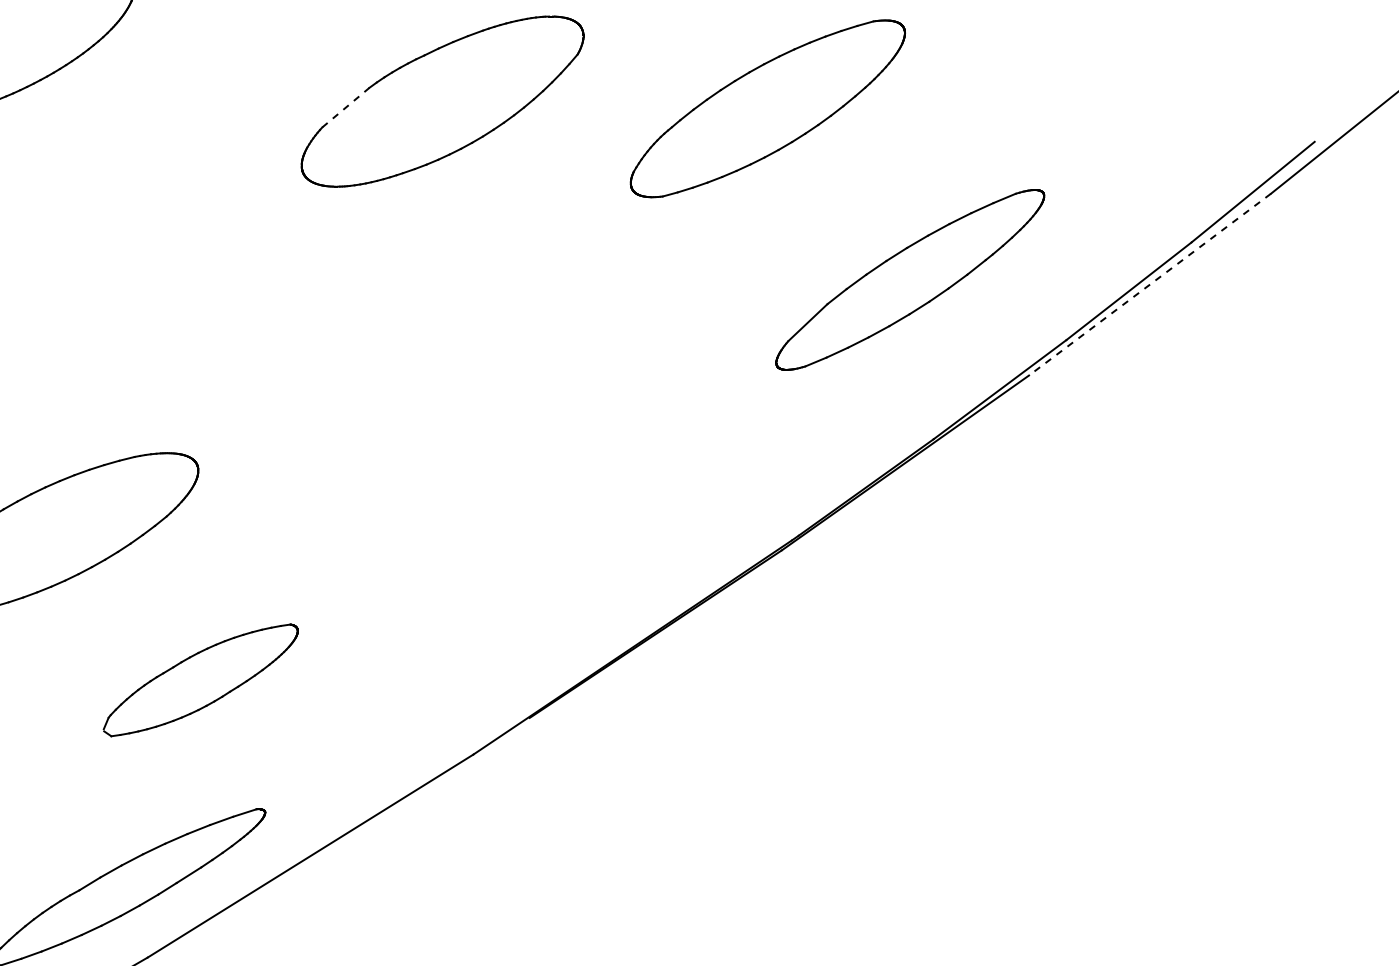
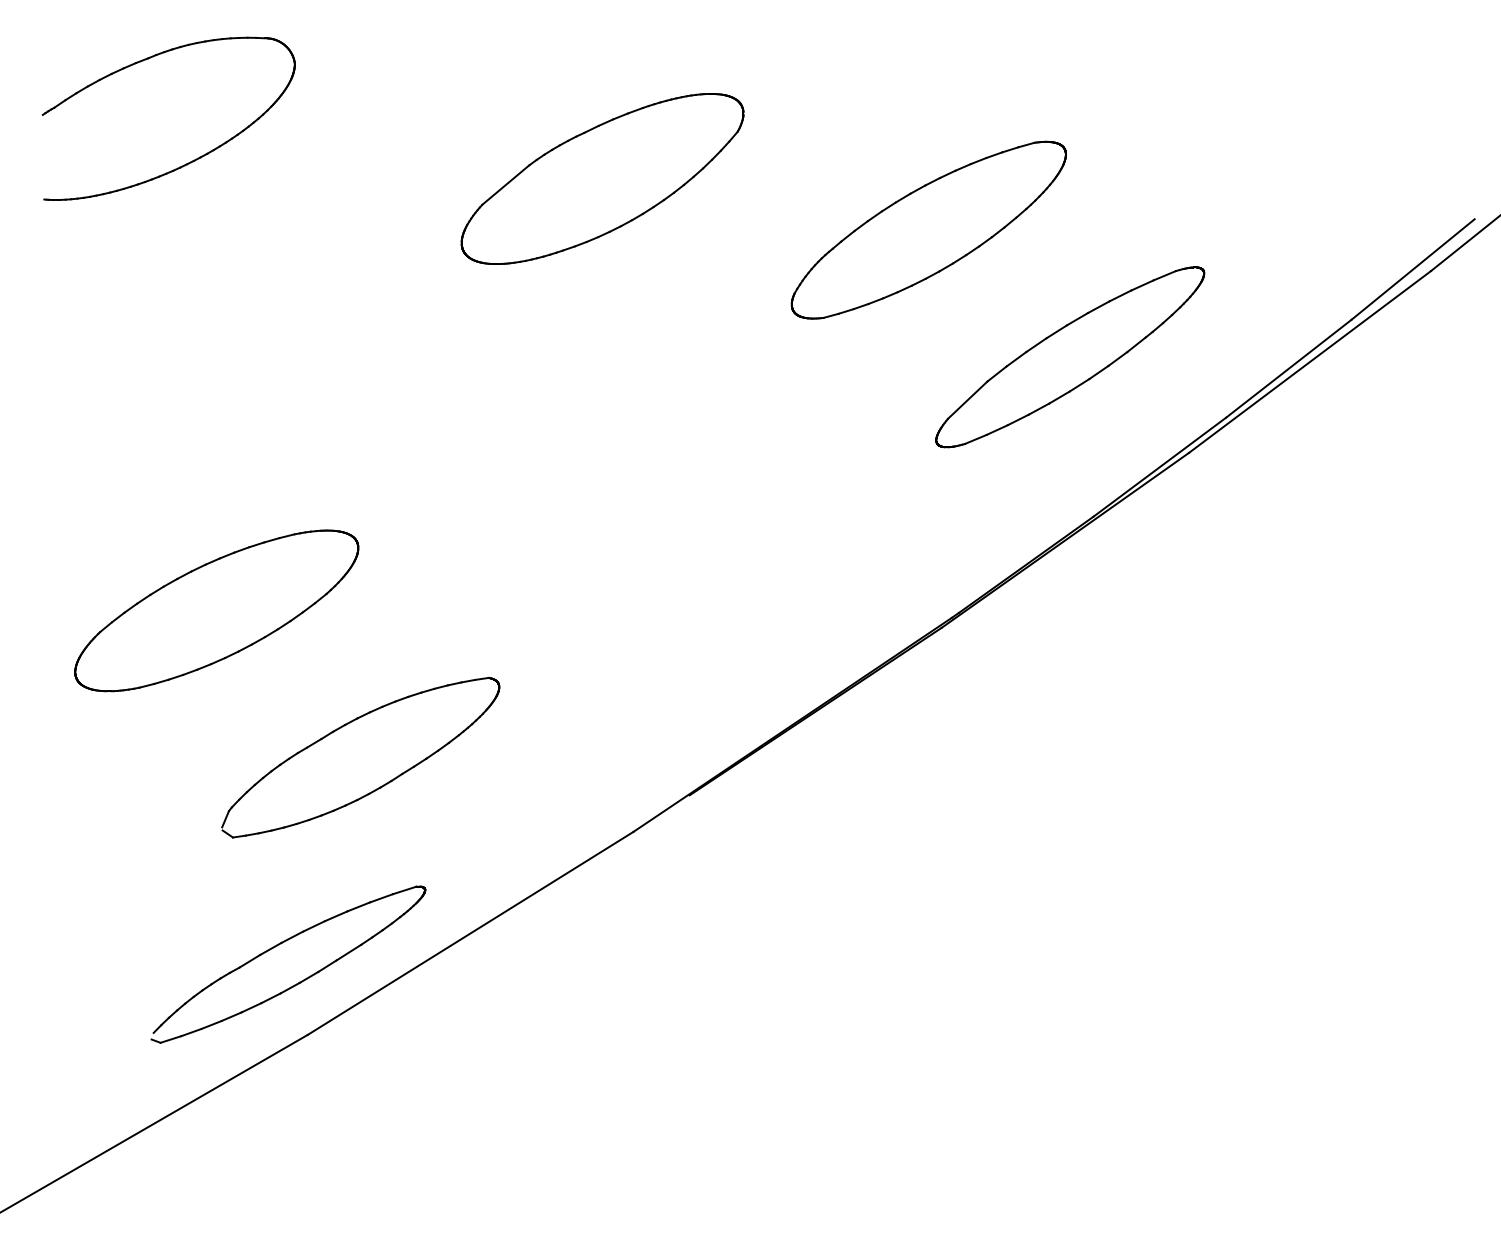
line: (345, 108) -> (505, 185), dashed -> solid
part: (767, 108) -> (928, 229), moved
line: (1149, 285) -> (1309, 362), dashed -> solid
part: (200, 680) -> (360, 757), size x1.43

